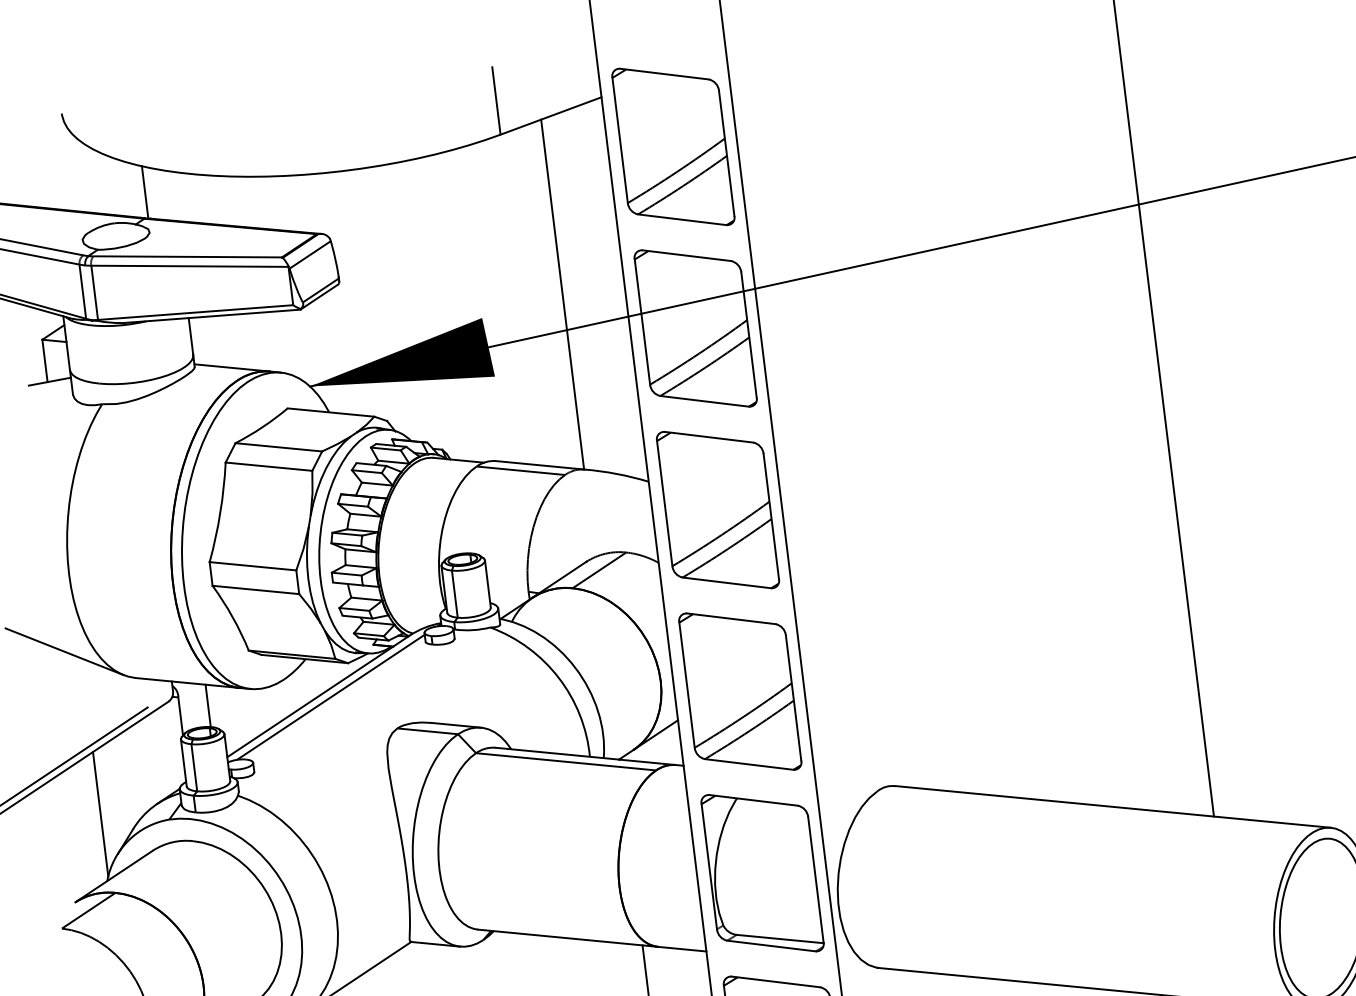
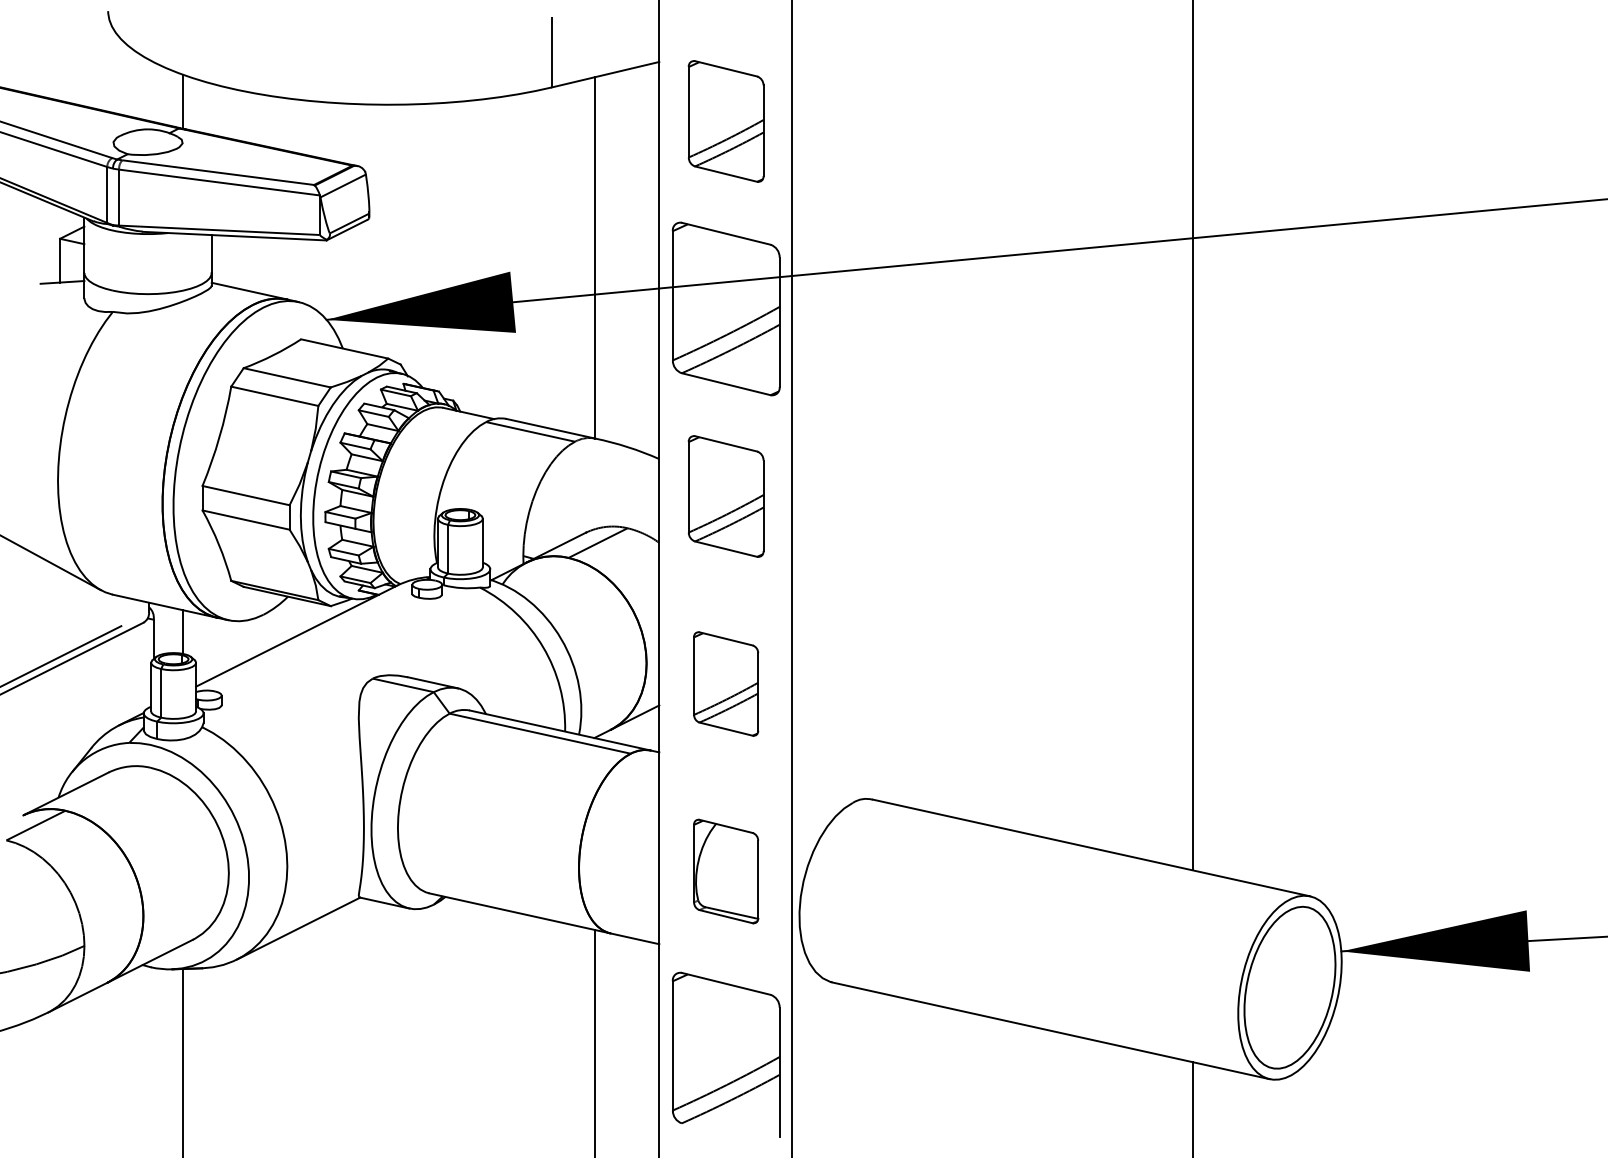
part: (672, 147) -> (725, 121), size x0.7
part: (717, 510) -> (725, 496), size x0.7
part: (739, 691) -> (725, 683), size x0.6
line: (330, 697) -> (308, 638), removed
line: (100, 813) -> (60, 728), removed
part: (761, 873) -> (725, 871), size x0.6

